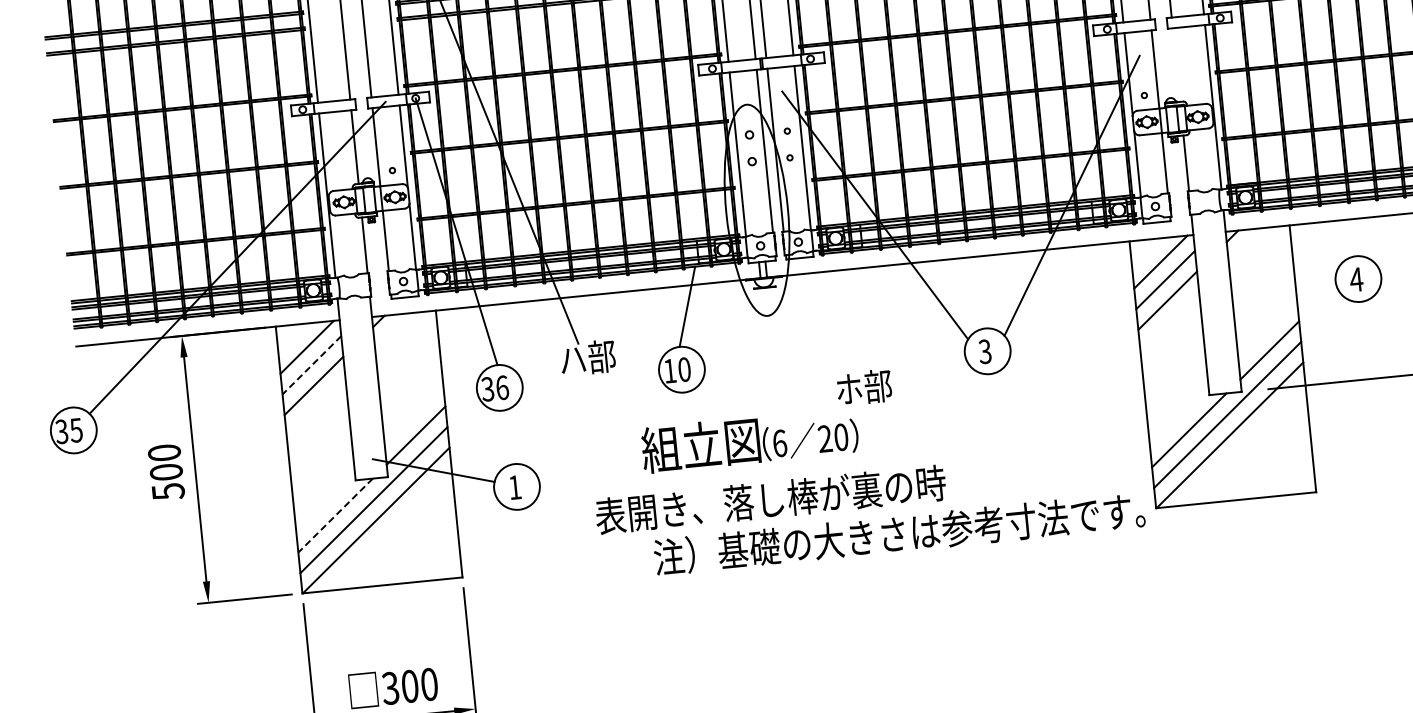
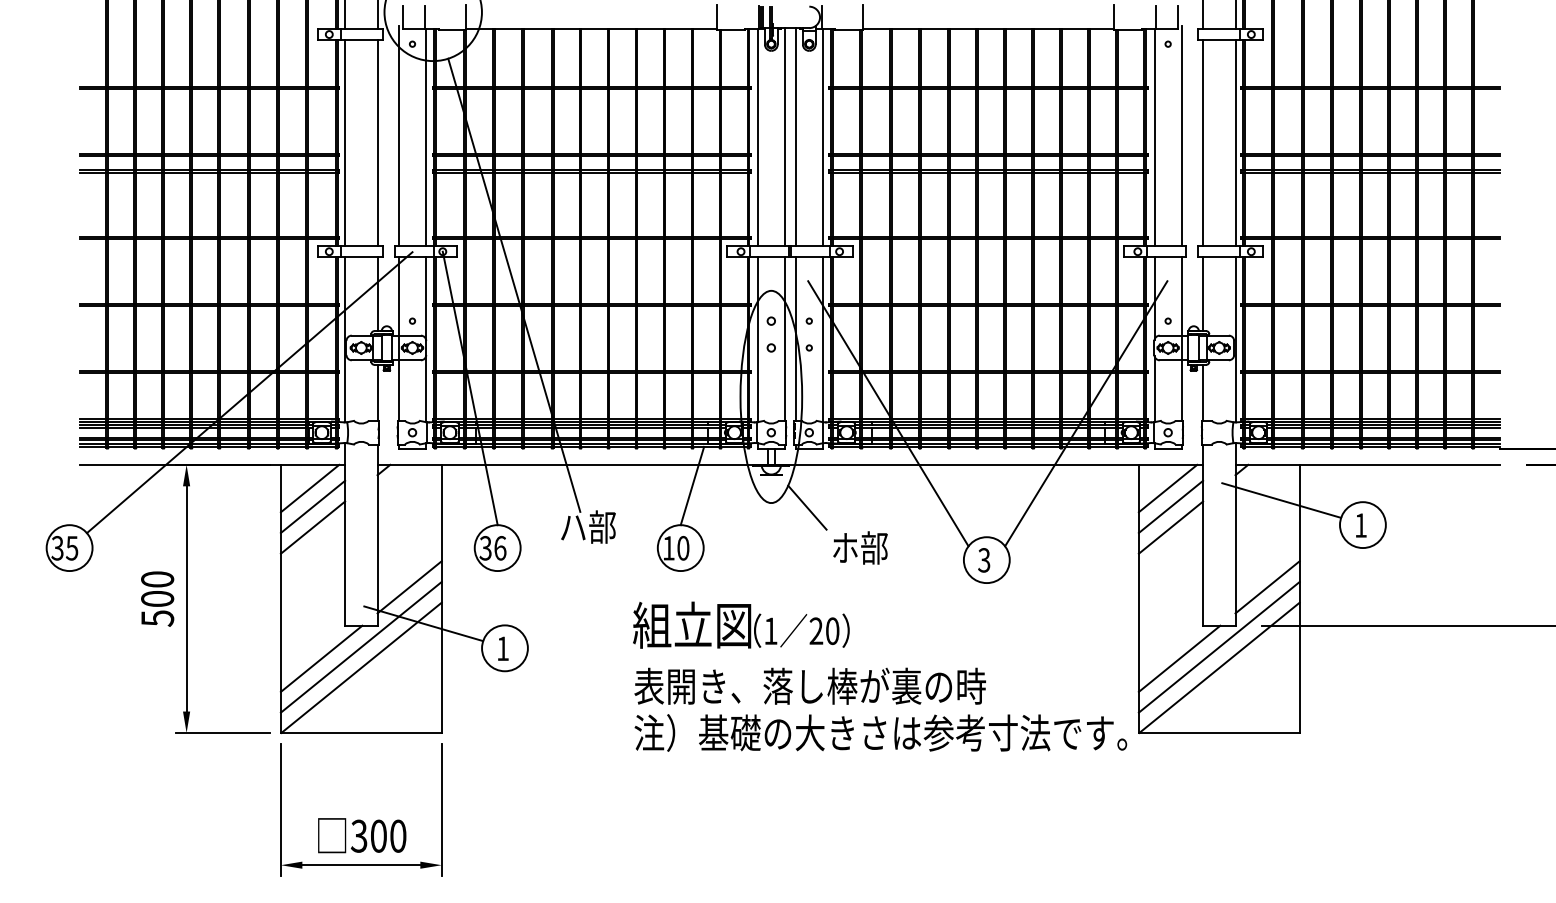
line: (1176, 65) -> (1203, 294), added
line: (1274, 262) -> (1281, 500), added
text: (1356, 279) -> (1360, 525), 4 -> 1
line: (804, 316) -> (807, 507), added
line: (311, 365) -> (312, 507), dashed -> solid
text: (864, 387) -> (860, 547), moved
text: (779, 443) -> (770, 631), 6 -> 1
text: (769, 499) -> (809, 685), moved
line: (335, 516) -> (321, 659), dashed -> solid

